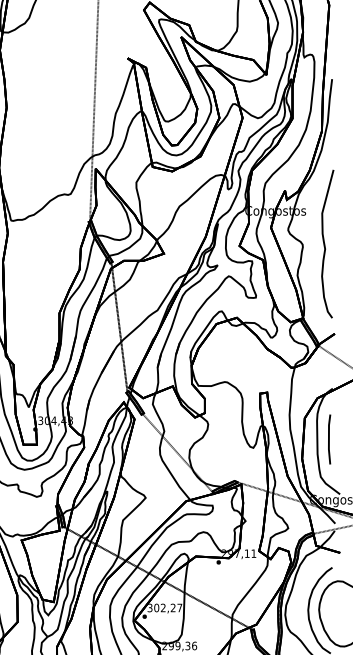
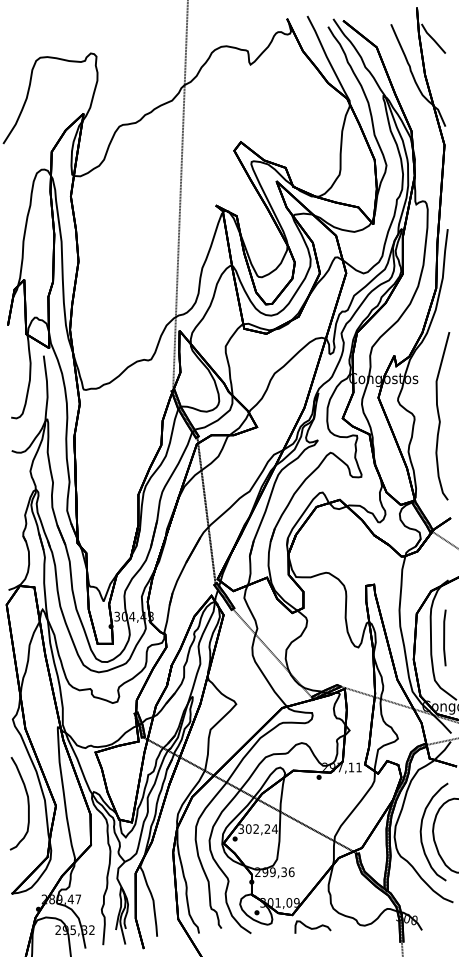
text: (179, 607) -> (274, 828), 302,27 -> 302,24

